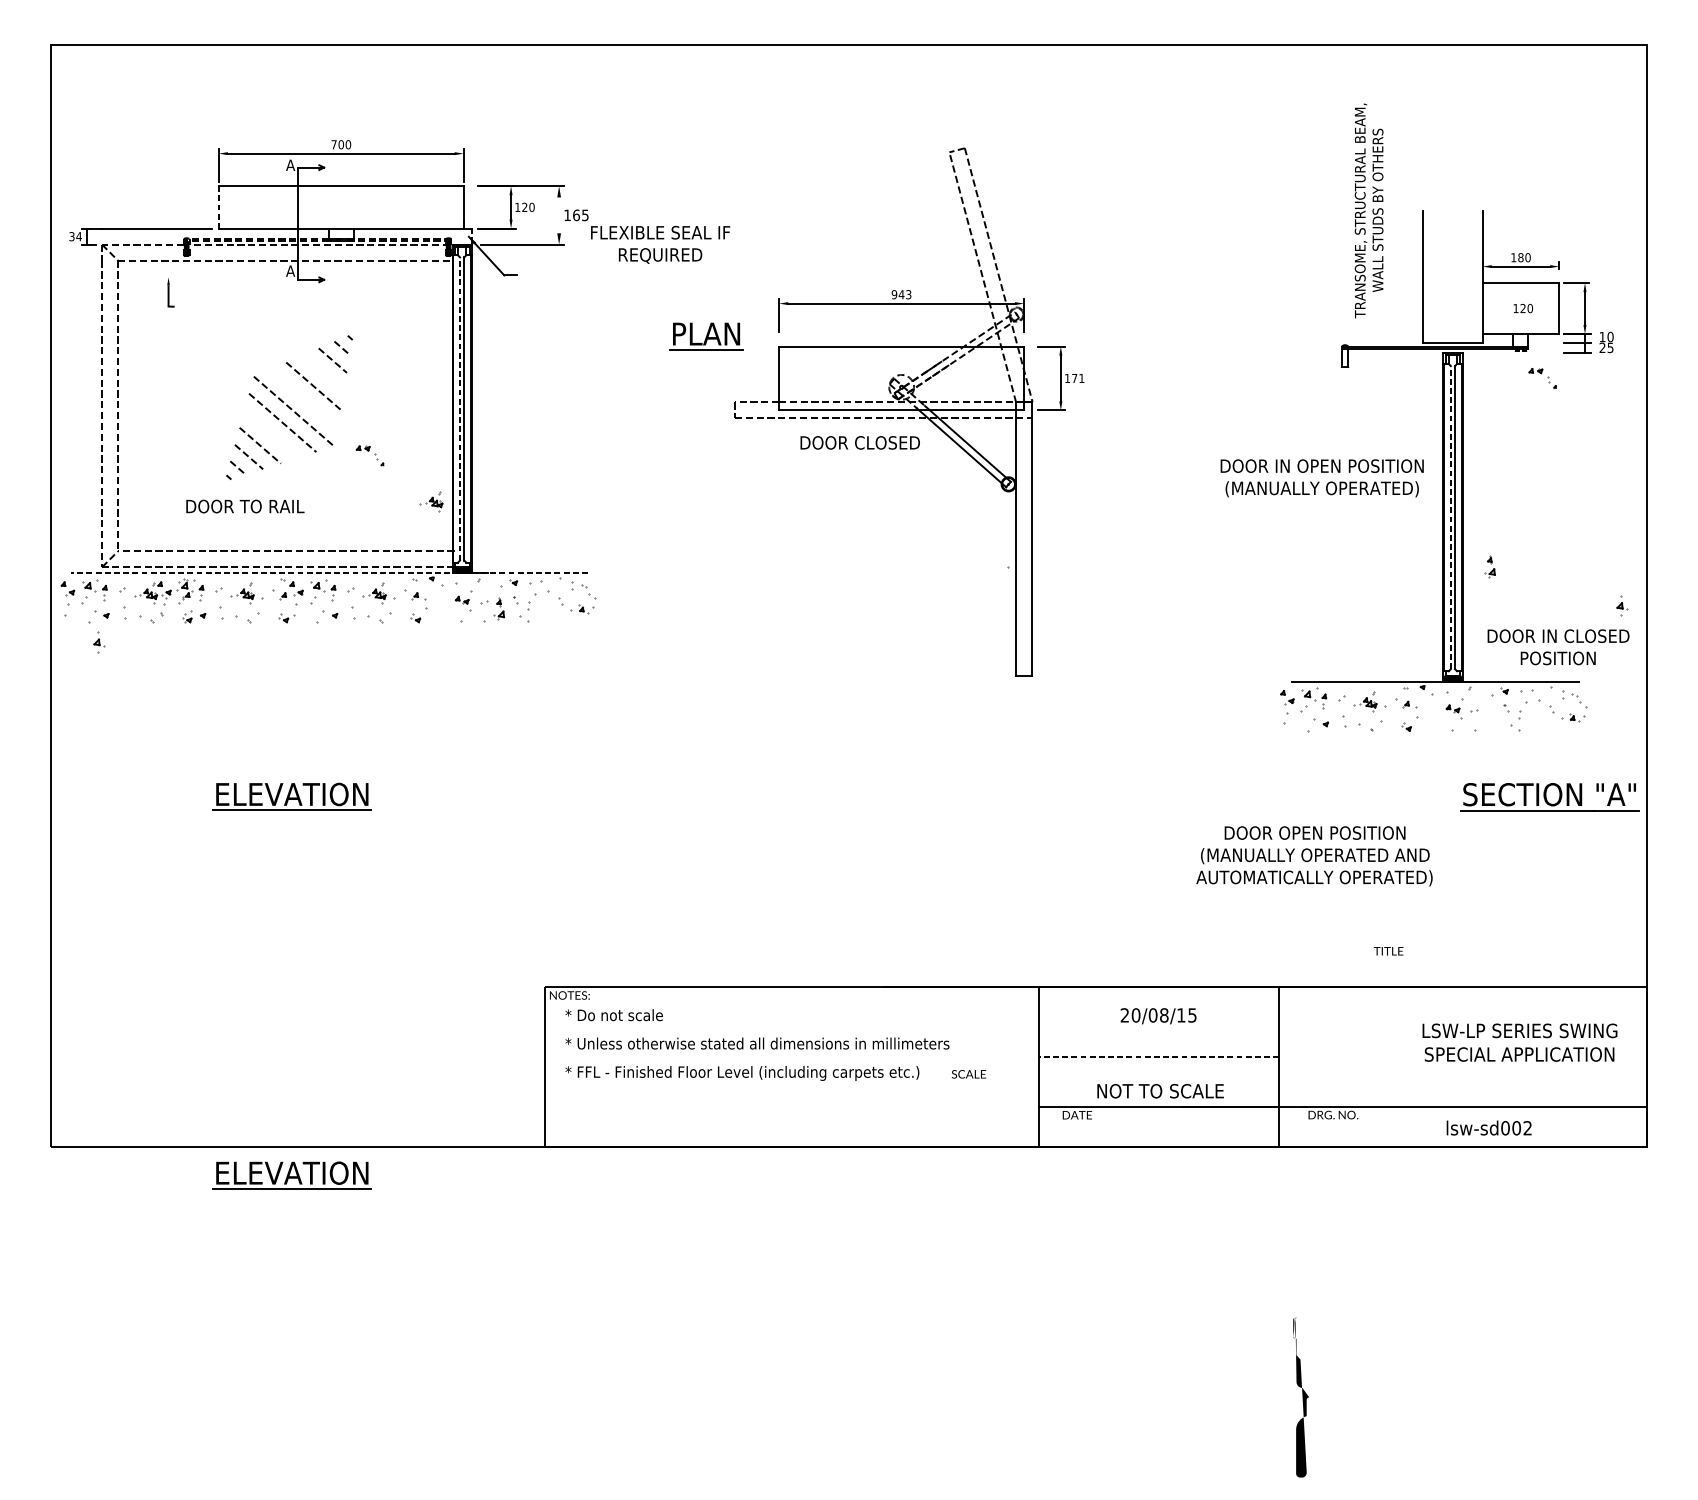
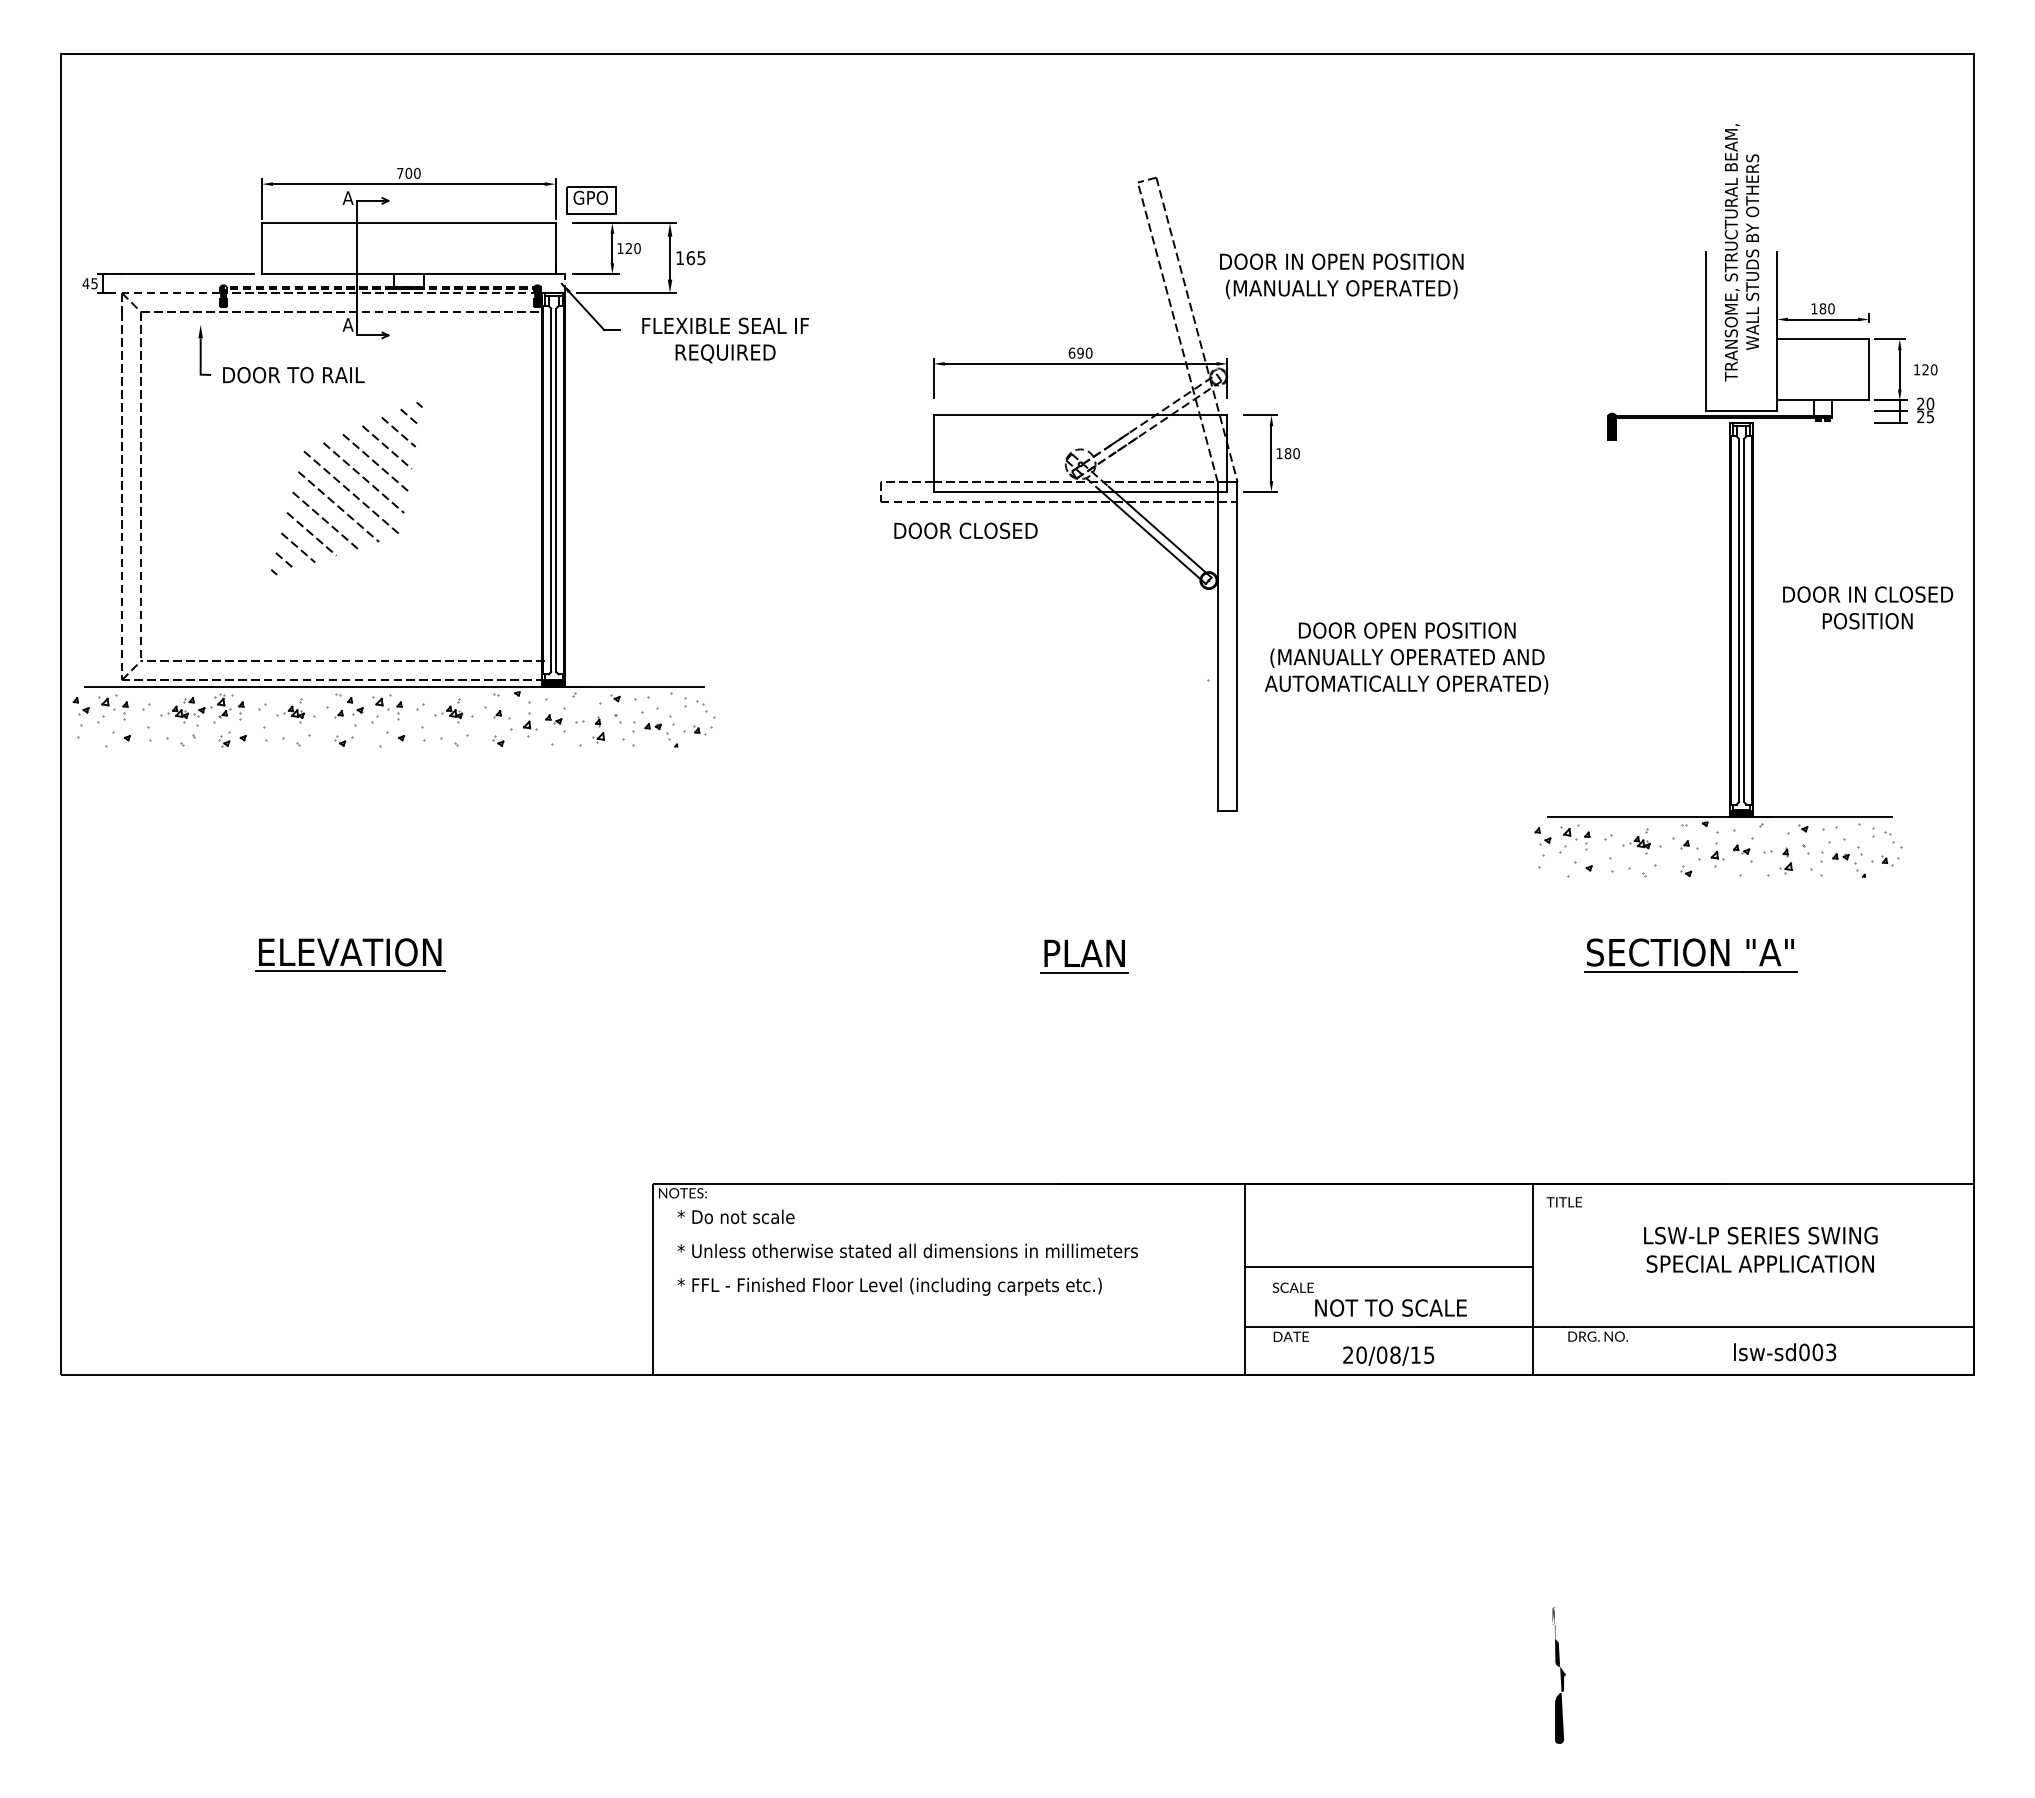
part: (493, 167) -> (591, 200), added
line: (219, 207) -> (262, 248), dashed -> solid
text: (1368, 210) -> (1741, 252), moved
line: (559, 214) -> (670, 257), added
text: (75, 236) -> (90, 283), 34 -> 45
text: (660, 244) -> (725, 340), moved
part: (170, 292) -> (204, 350), size x1.43
text: (901, 294) -> (1080, 352), 943 -> 690
text: (1523, 308) -> (1925, 369), moved
part: (706, 336) -> (1084, 956), moved
text: (1602, 336) -> (1920, 403), 10 -> 20
fill: (1345, 355) -> (1612, 426), added
line: (322, 372) -> (386, 446), added
text: (1077, 378) -> (1291, 453), 171 -> 180
part: (1542, 378) -> (1848, 865), moved
line: (303, 398) -> (363, 477), added
line: (460, 409) -> (551, 490), dashed -> solid
line: (271, 434) -> (325, 520), added
text: (859, 442) -> (965, 530), moved
part: (370, 455) -> (661, 735), moved
text: (1321, 478) -> (1341, 276), moved
part: (431, 500) -> (516, 600), removed
text: (245, 506) -> (293, 375), moved
line: (1450, 517) -> (1738, 620), dashed -> solid
part: (1489, 566) -> (1785, 860), moved
line: (329, 573) -> (394, 687), dashed -> solid
part: (1622, 605) -> (1717, 854), moved
part: (99, 641) -> (530, 724), moved
text: (1558, 646) -> (1868, 607), moved
part: (1549, 797) -> (1690, 955), moved
text: (1314, 856) -> (1406, 658), moved
text: (1387, 951) -> (1563, 1202), moved
text: (1158, 1015) -> (1388, 1355), moved
text: (1519, 1042) -> (1760, 1249), moved
line: (1159, 1056) -> (1389, 1266), dashed -> solid
text: (968, 1074) -> (1292, 1287), moved
text: (1528, 1128) -> (1831, 1352), lsw-sd002 -> lsw-sd003
part: (292, 1175) -> (350, 1408), removed
part: (1300, 1397) -> (1558, 1675), size x0.71

